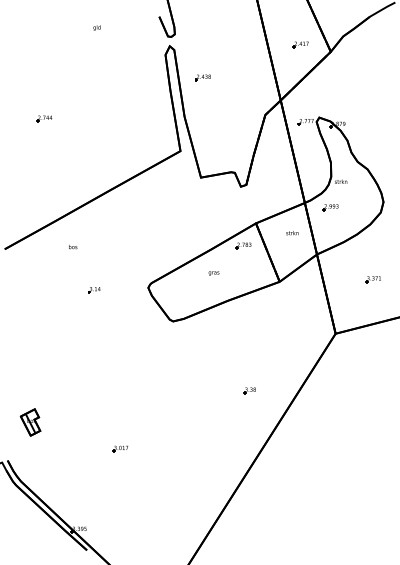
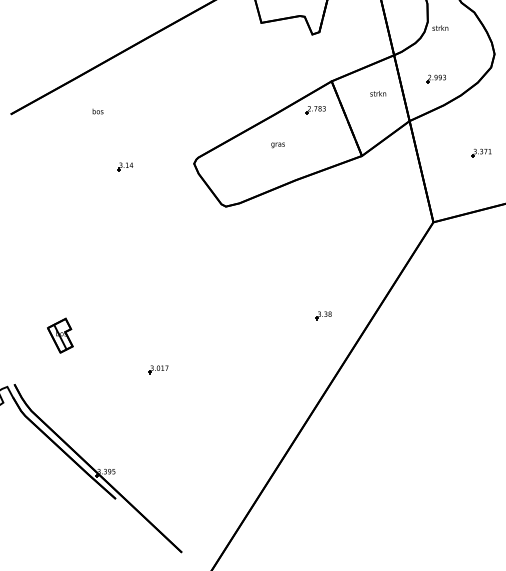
part: (330, 207) -> (435, 78), moved
part: (249, 390) -> (323, 315), moved
part: (30, 422) -> (60, 335), moved

